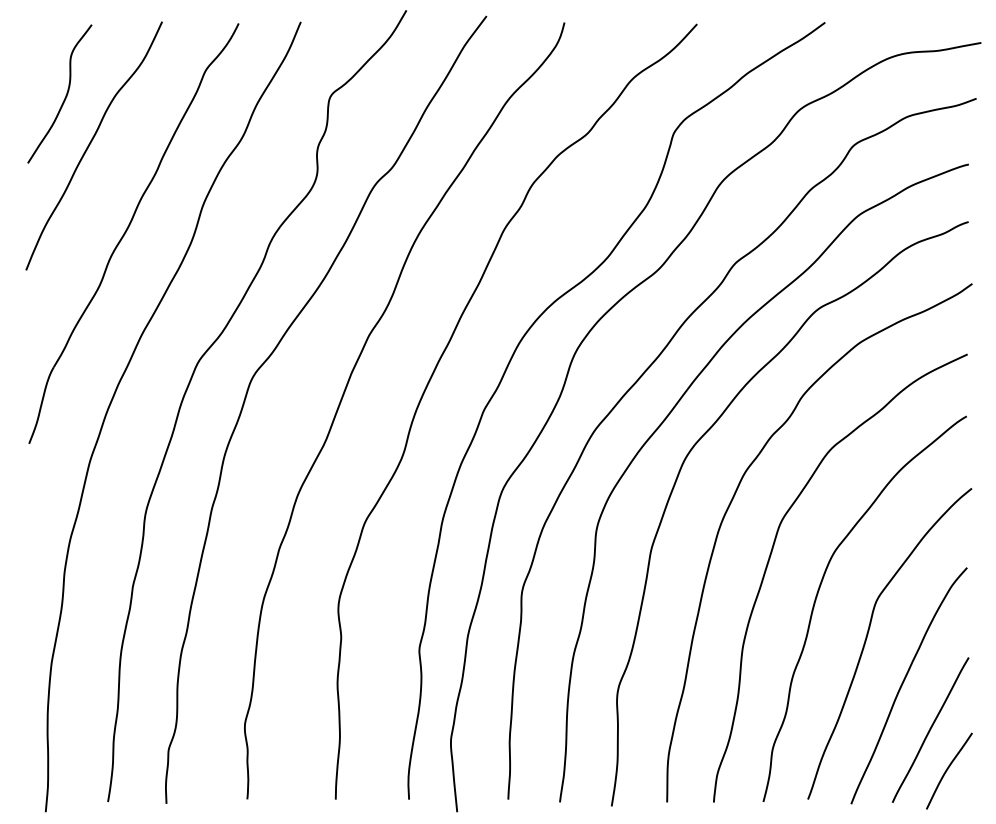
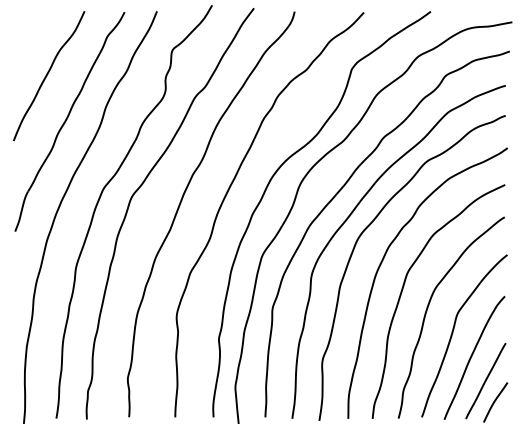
curve: (64, 95) -> (33, 49), removed

